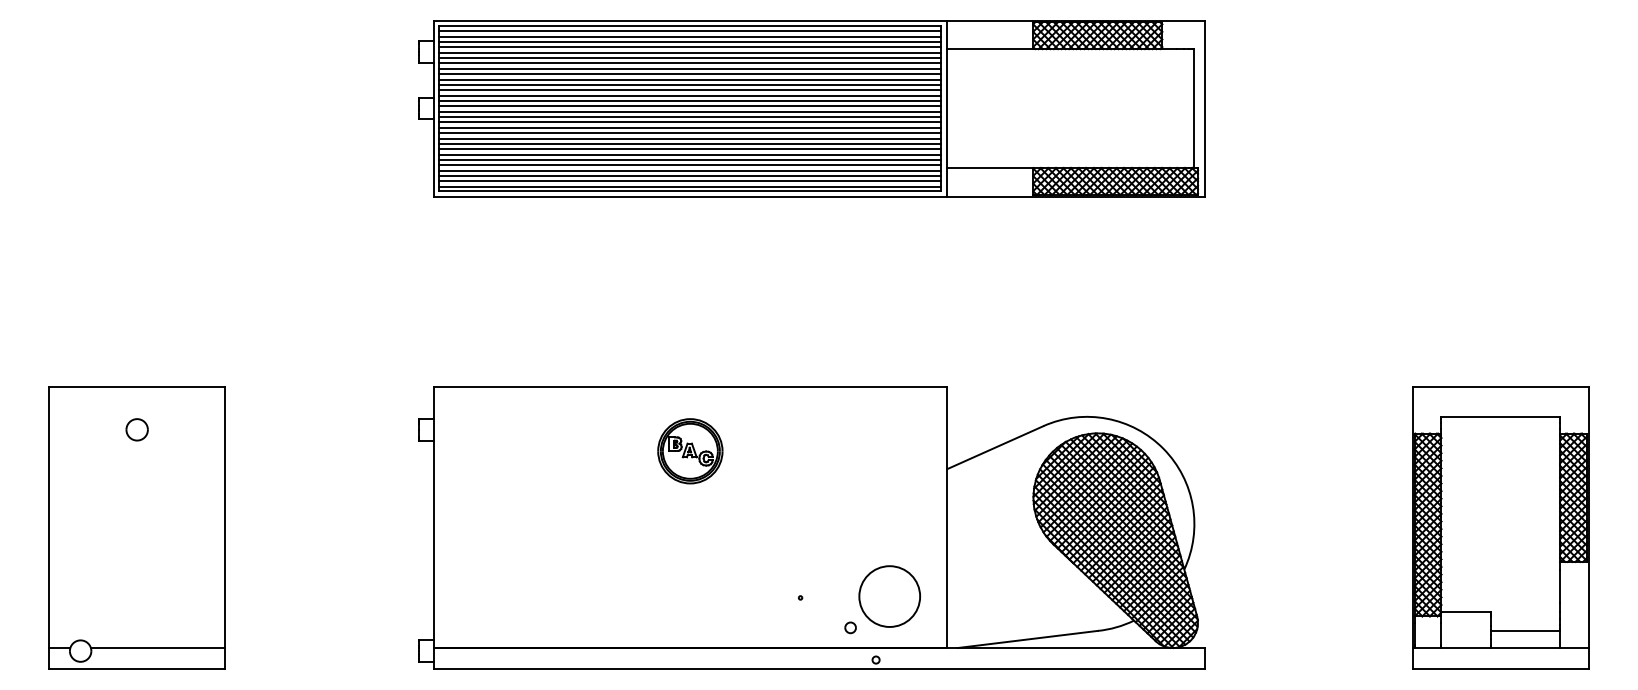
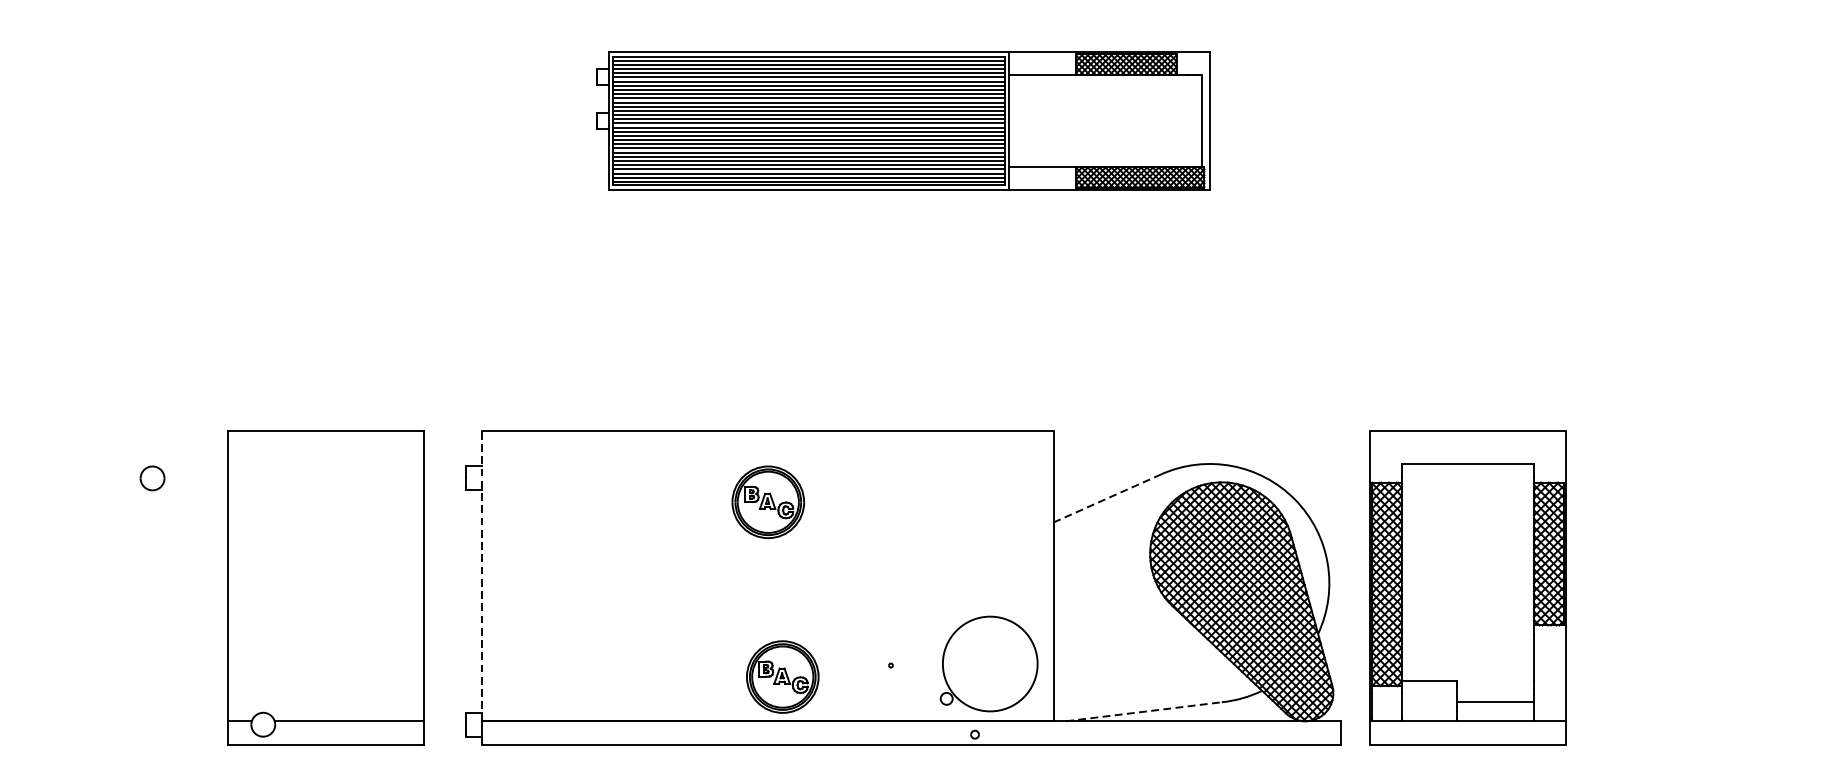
part: (811, 108) -> (903, 120), size x0.7
line: (995, 447) -> (1107, 498), solid -> dashed
line: (433, 517) -> (482, 576), solid -> dashed
part: (136, 527) -> (325, 587), moved
part: (1500, 527) -> (1467, 587), moved
circle: (889, 596) -> (989, 663), size x1.4
part: (703, 608) -> (782, 677), added
line: (1028, 639) -> (1144, 711), solid -> dashed

